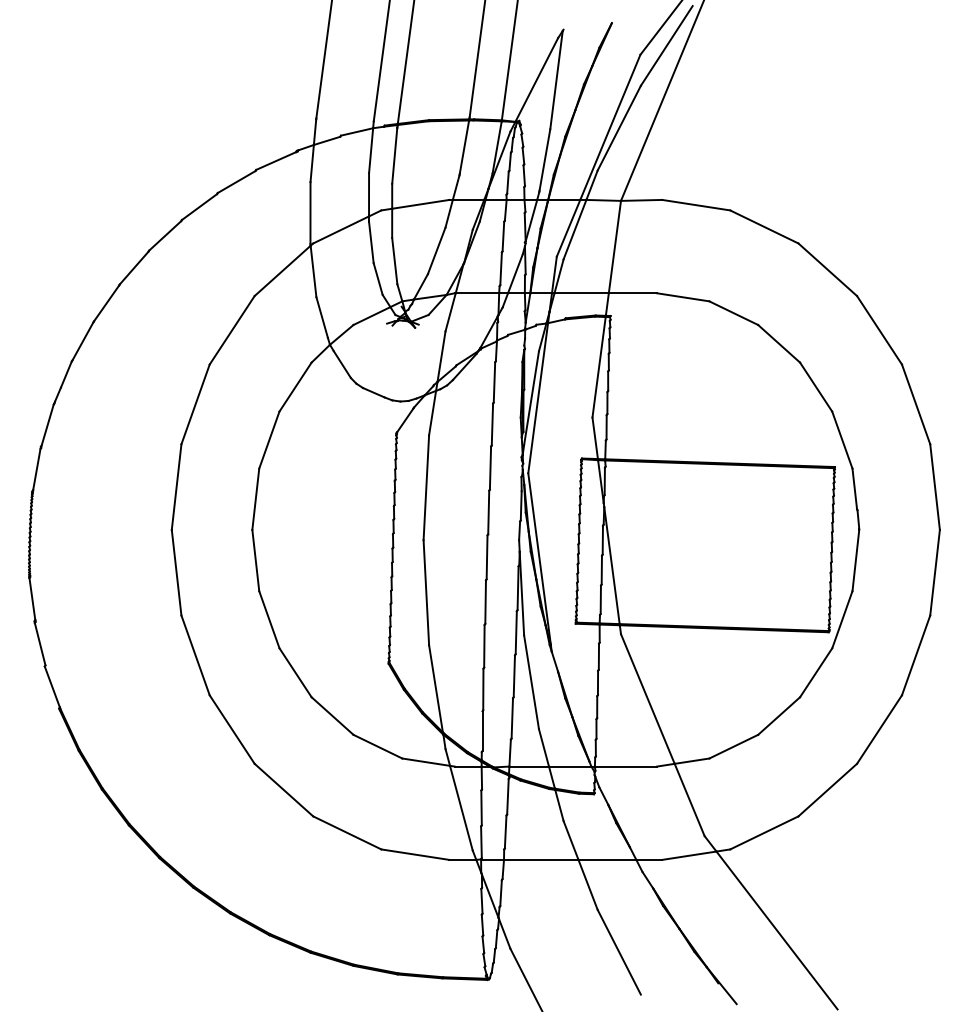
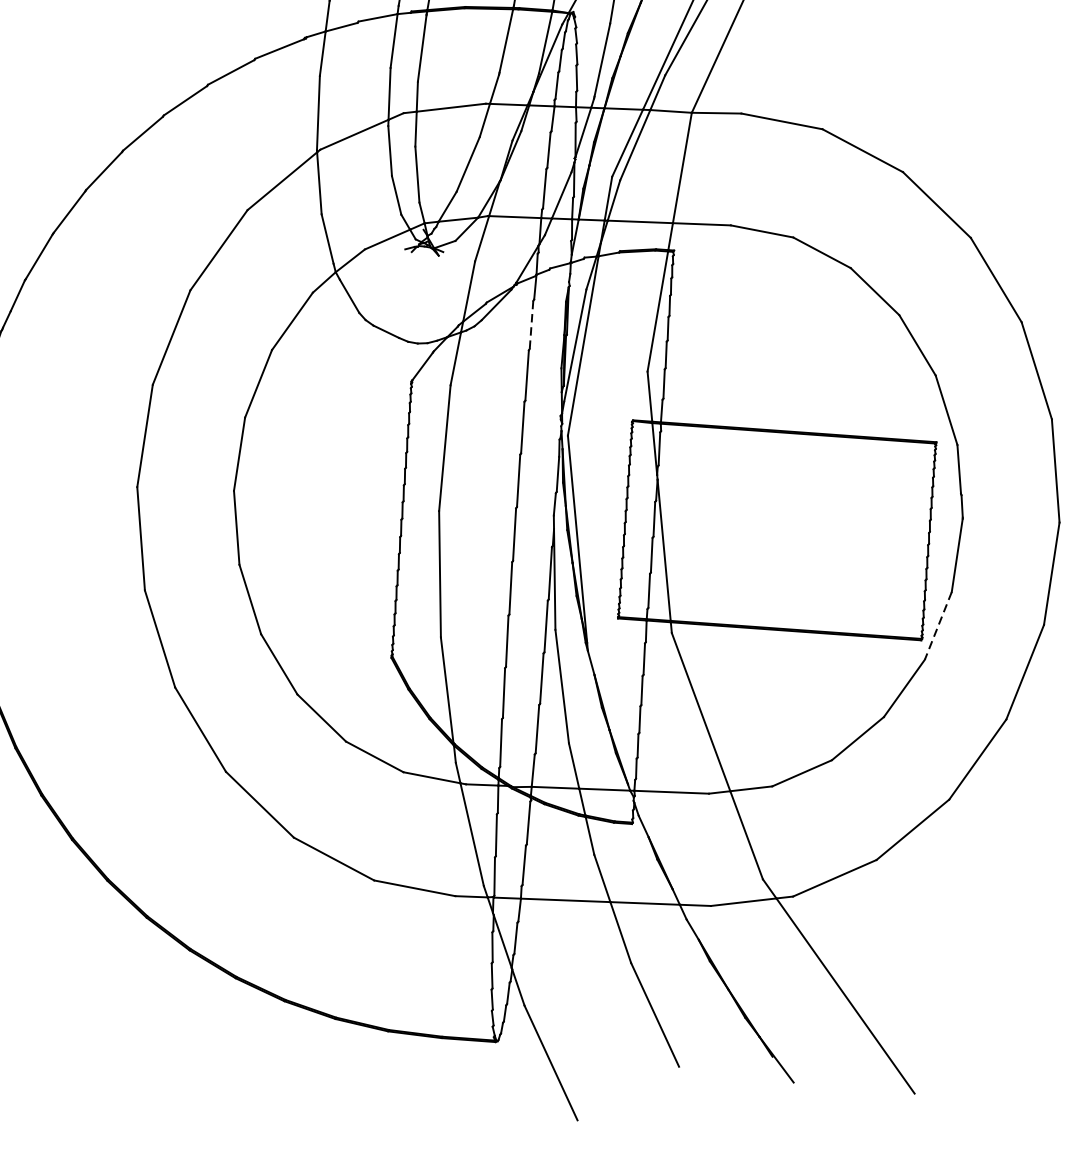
line: (494, 382) -> (531, 325), solid -> dashed
line: (842, 620) -> (938, 626), solid -> dashed

